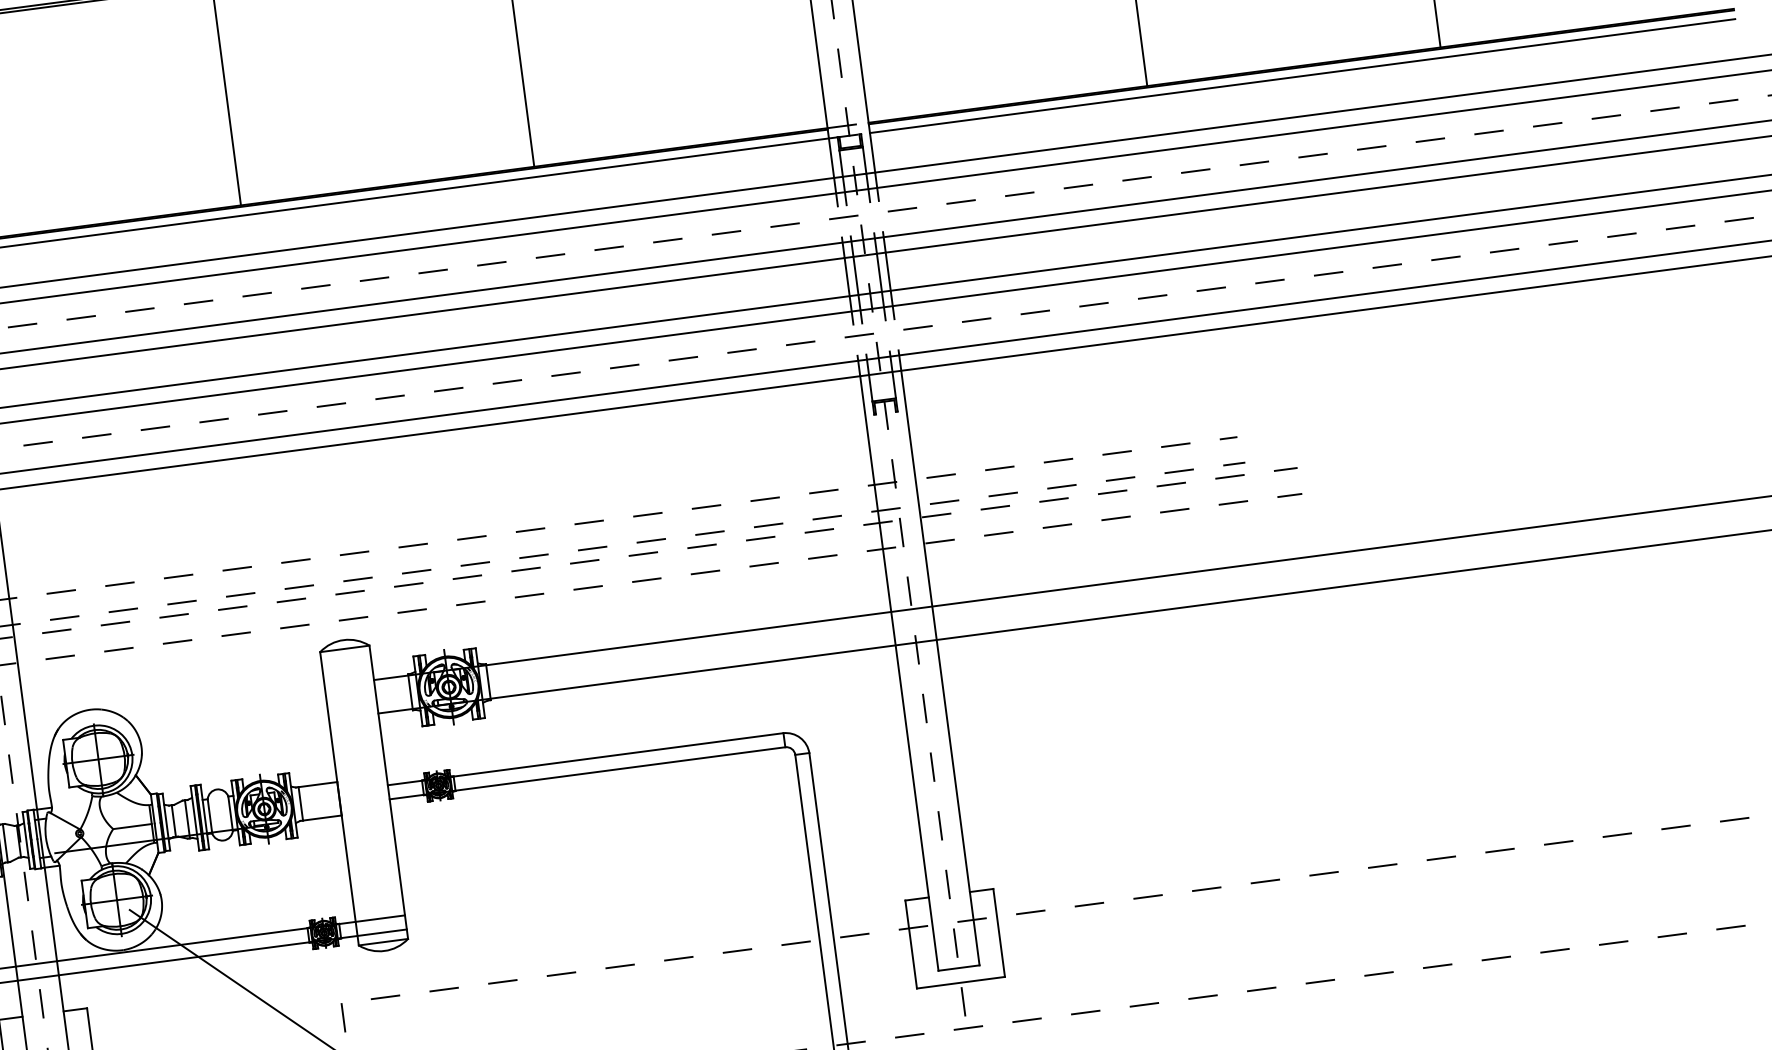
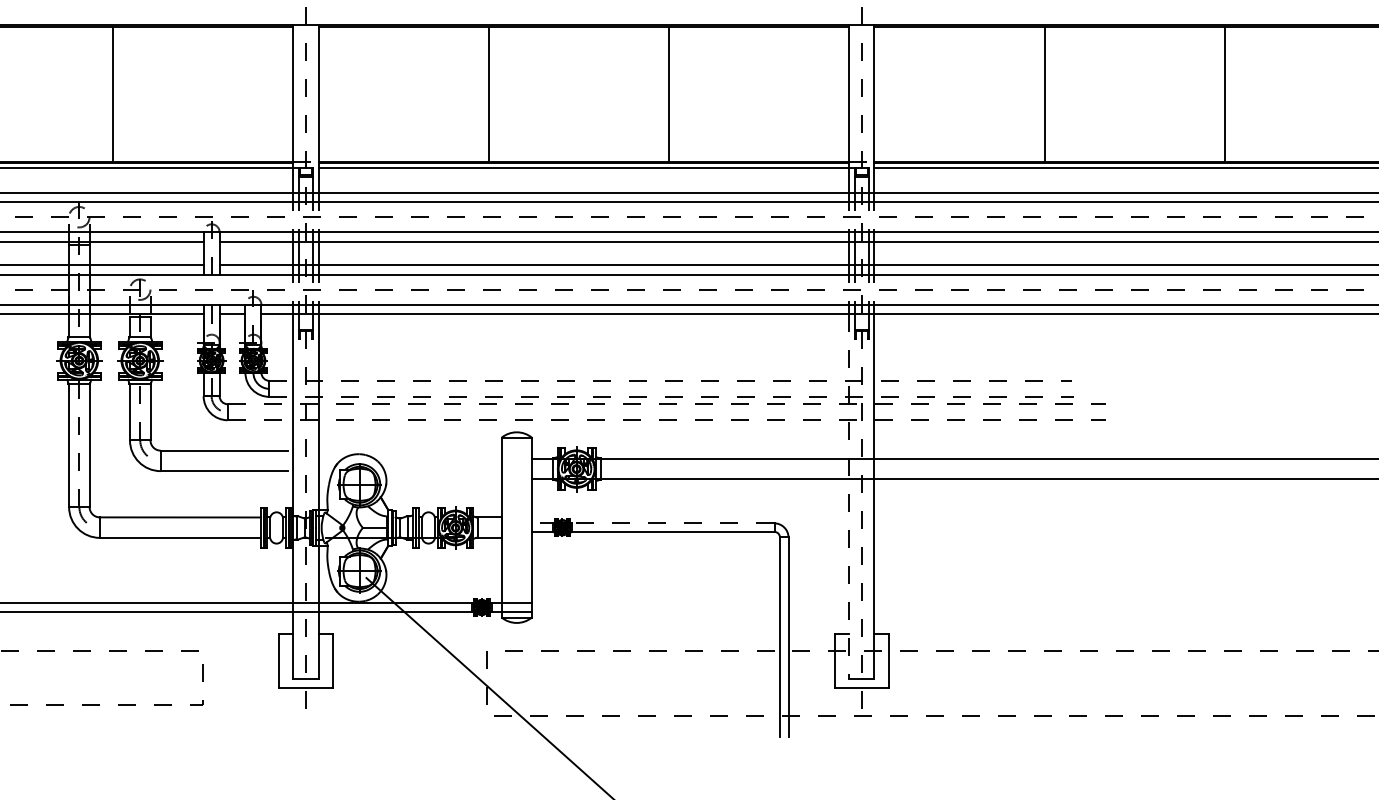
line: (900, 674) -> (849, 497), solid -> dashed
line: (584, 759) -> (652, 523), solid -> dashed

